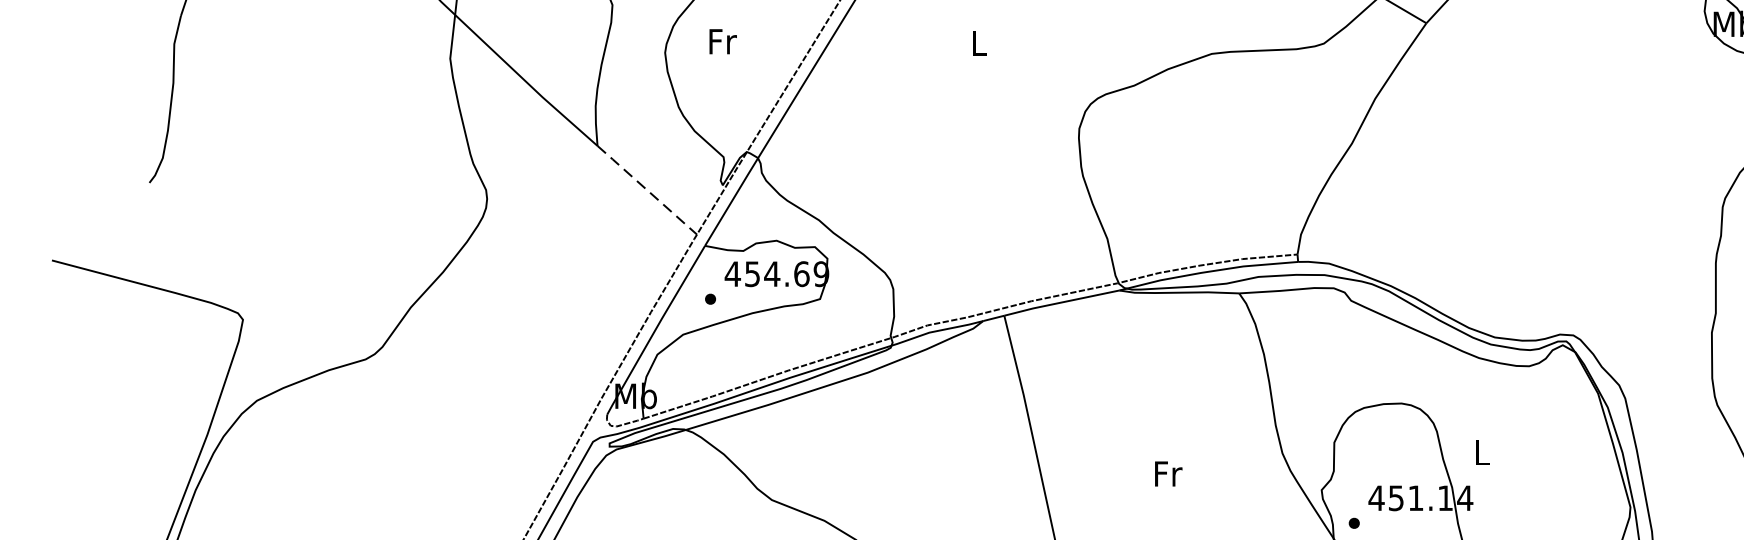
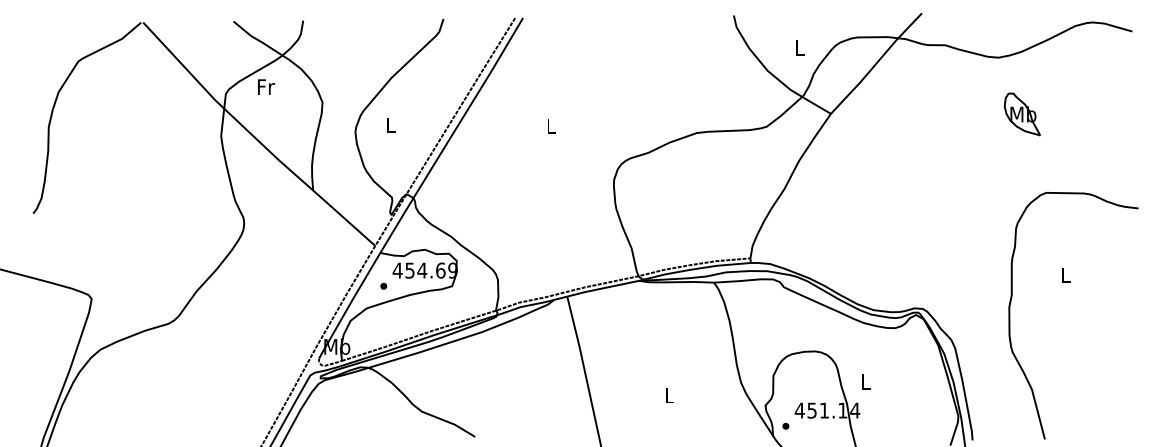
text: (722, 41) -> (391, 125), Fr -> L
line: (647, 190) -> (344, 218), dashed -> solid
text: (1167, 474) -> (669, 395), Fr -> L

